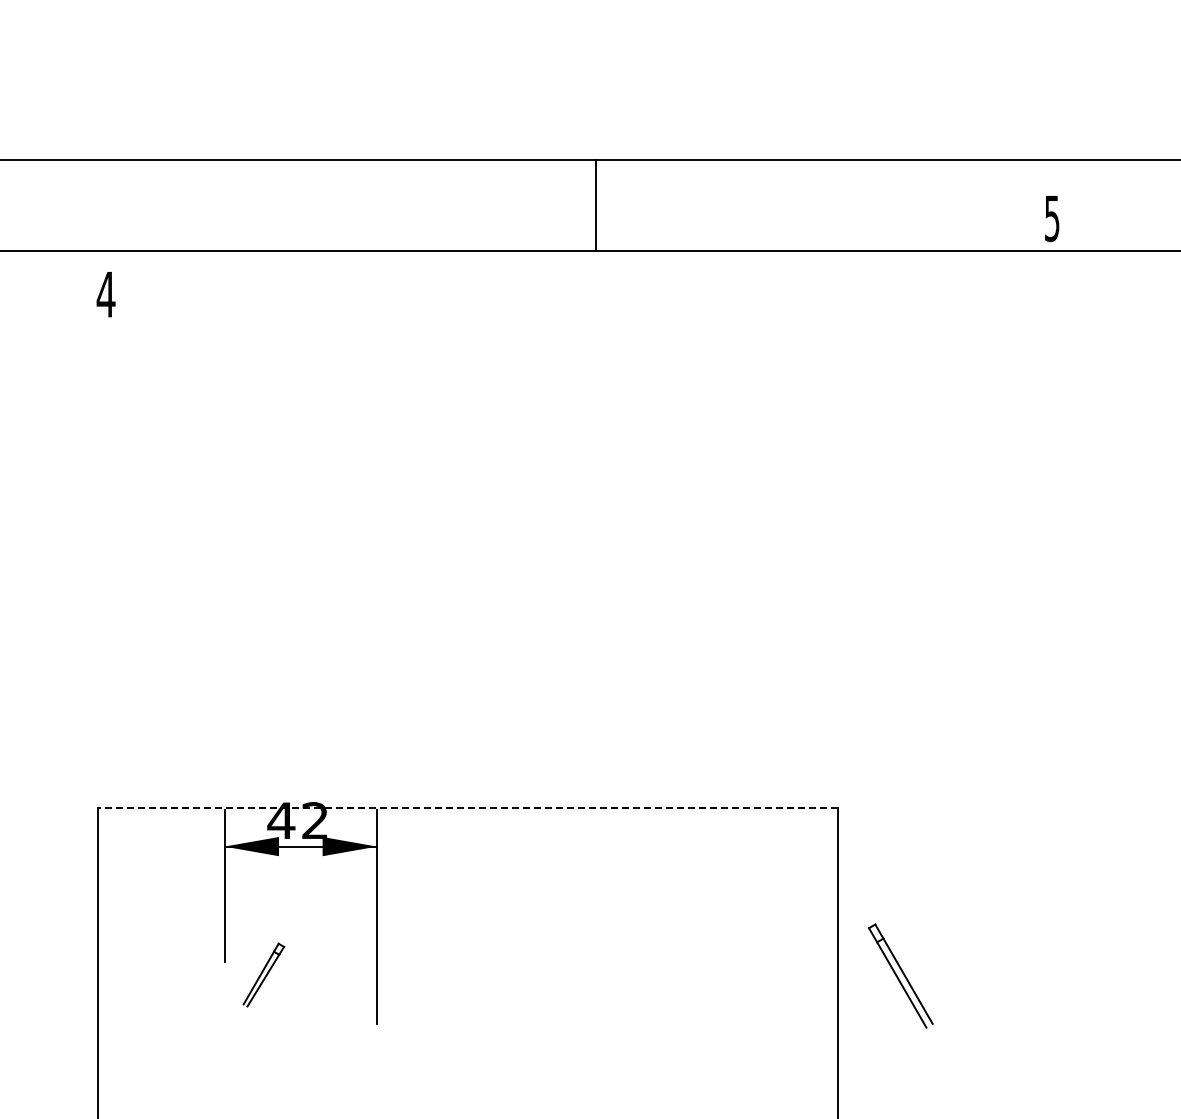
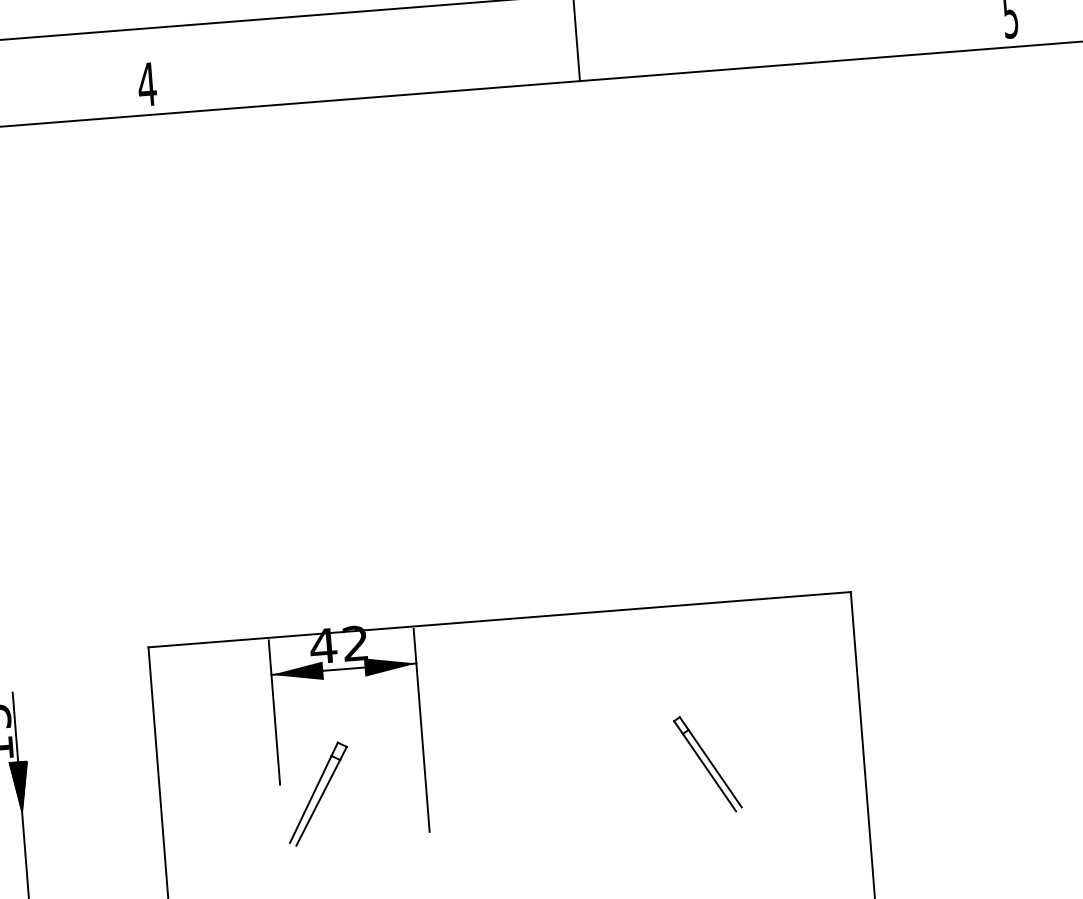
text: (105, 294) -> (146, 84), moved
line: (467, 807) -> (499, 619), dashed -> solid
part: (263, 974) -> (318, 793), size x1.67
part: (900, 975) -> (707, 763), moved

